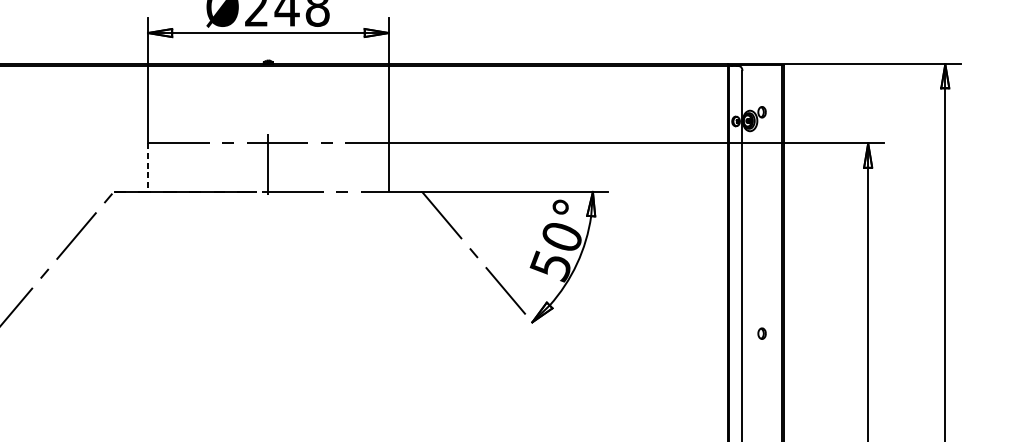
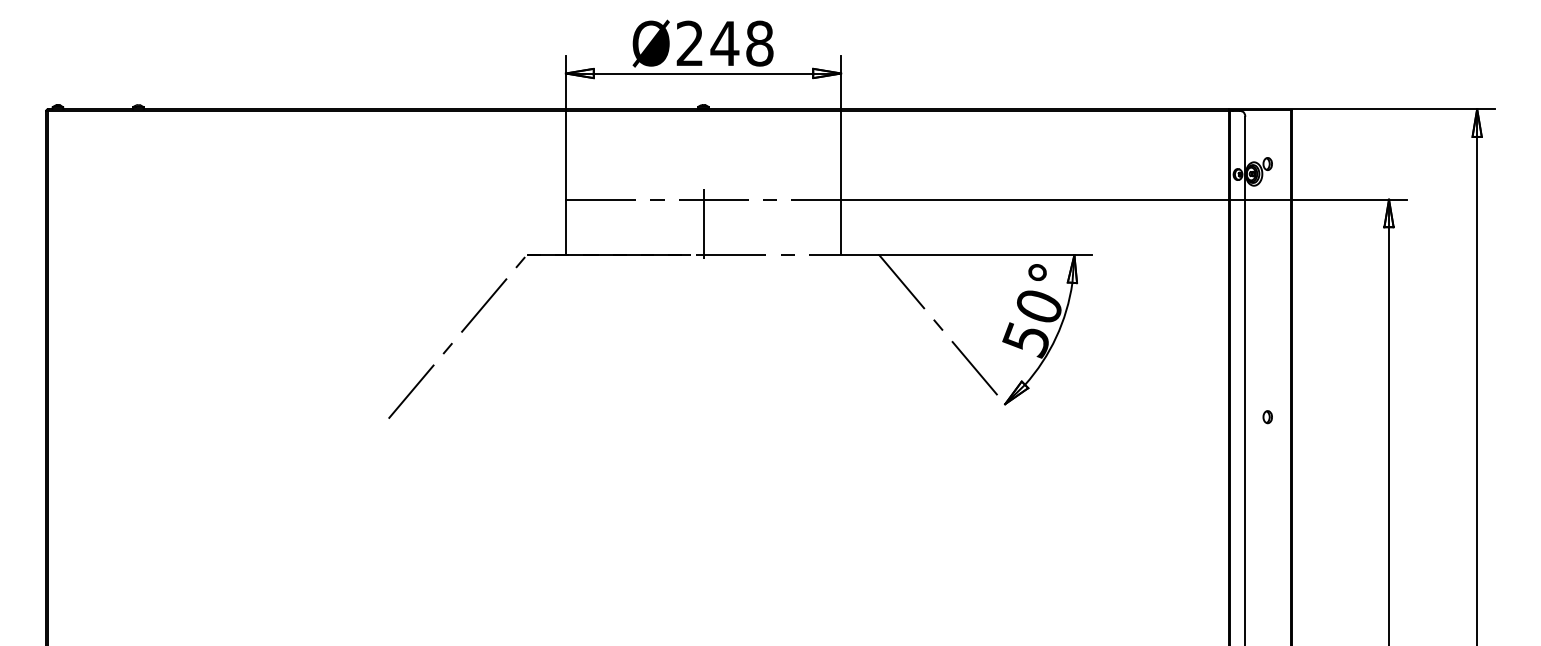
line: (147, 167) -> (565, 227), dashed -> solid

